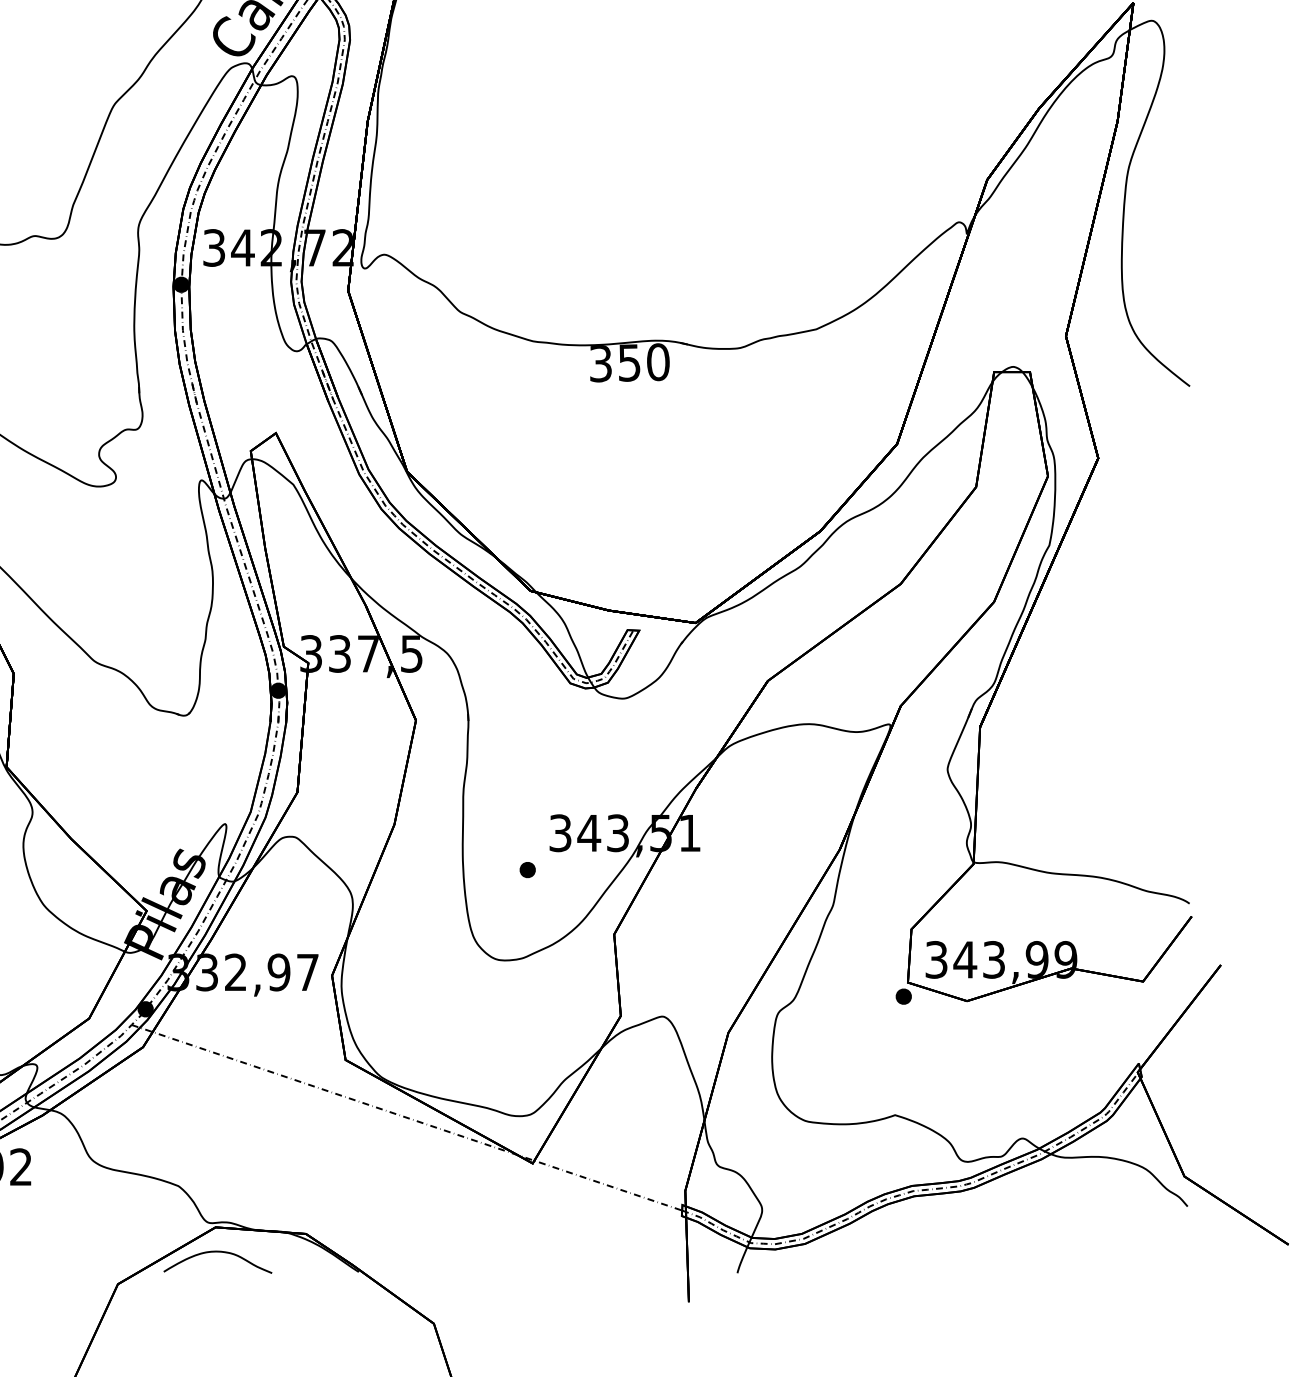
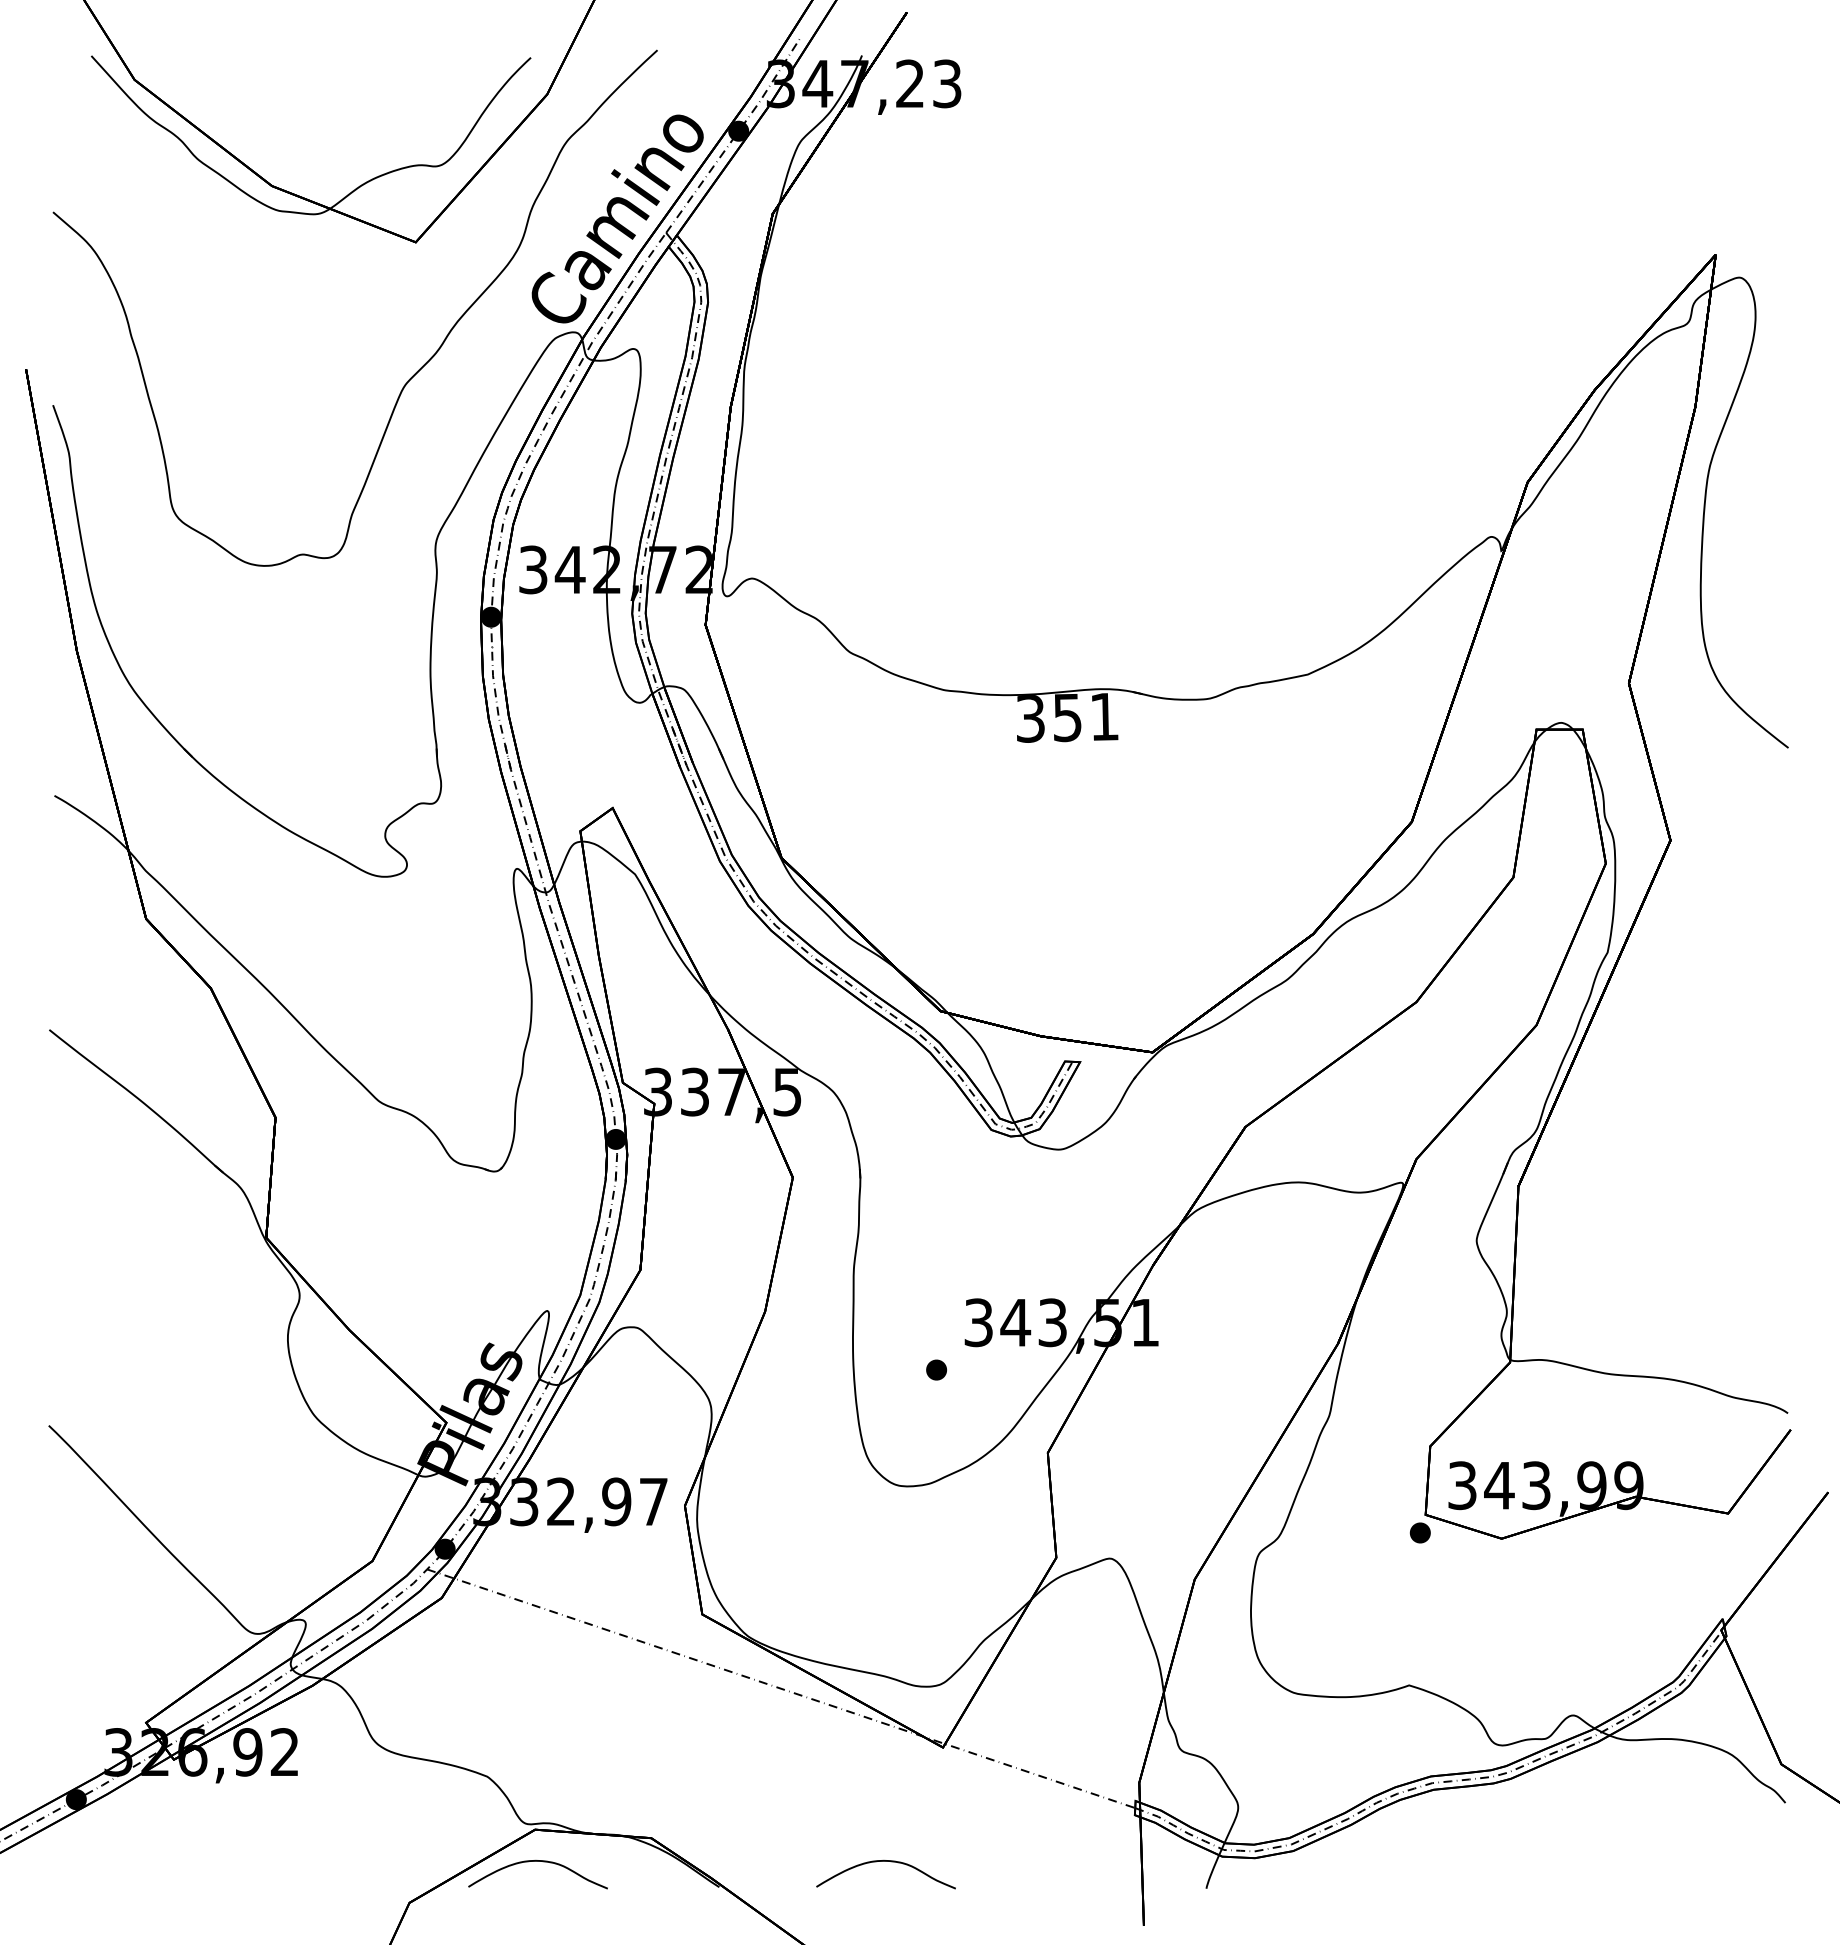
text: (658, 361) -> (1104, 716), 350 -> 351
curve: (488, 1252) -> (885, 1861), added

